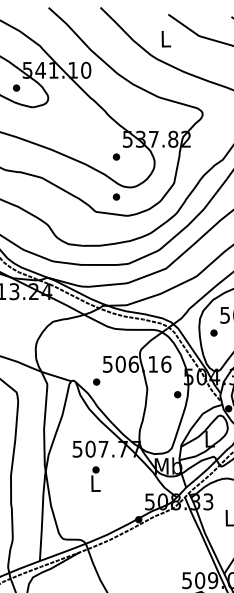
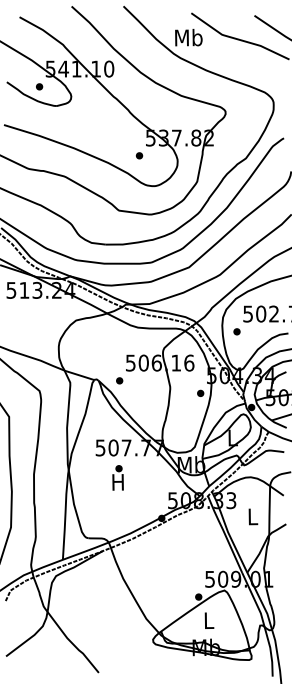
text: (165, 38) -> (188, 37), L -> Mb
part: (116, 196) -> (139, 195), removed
text: (94, 483) -> (117, 482), L -> H

